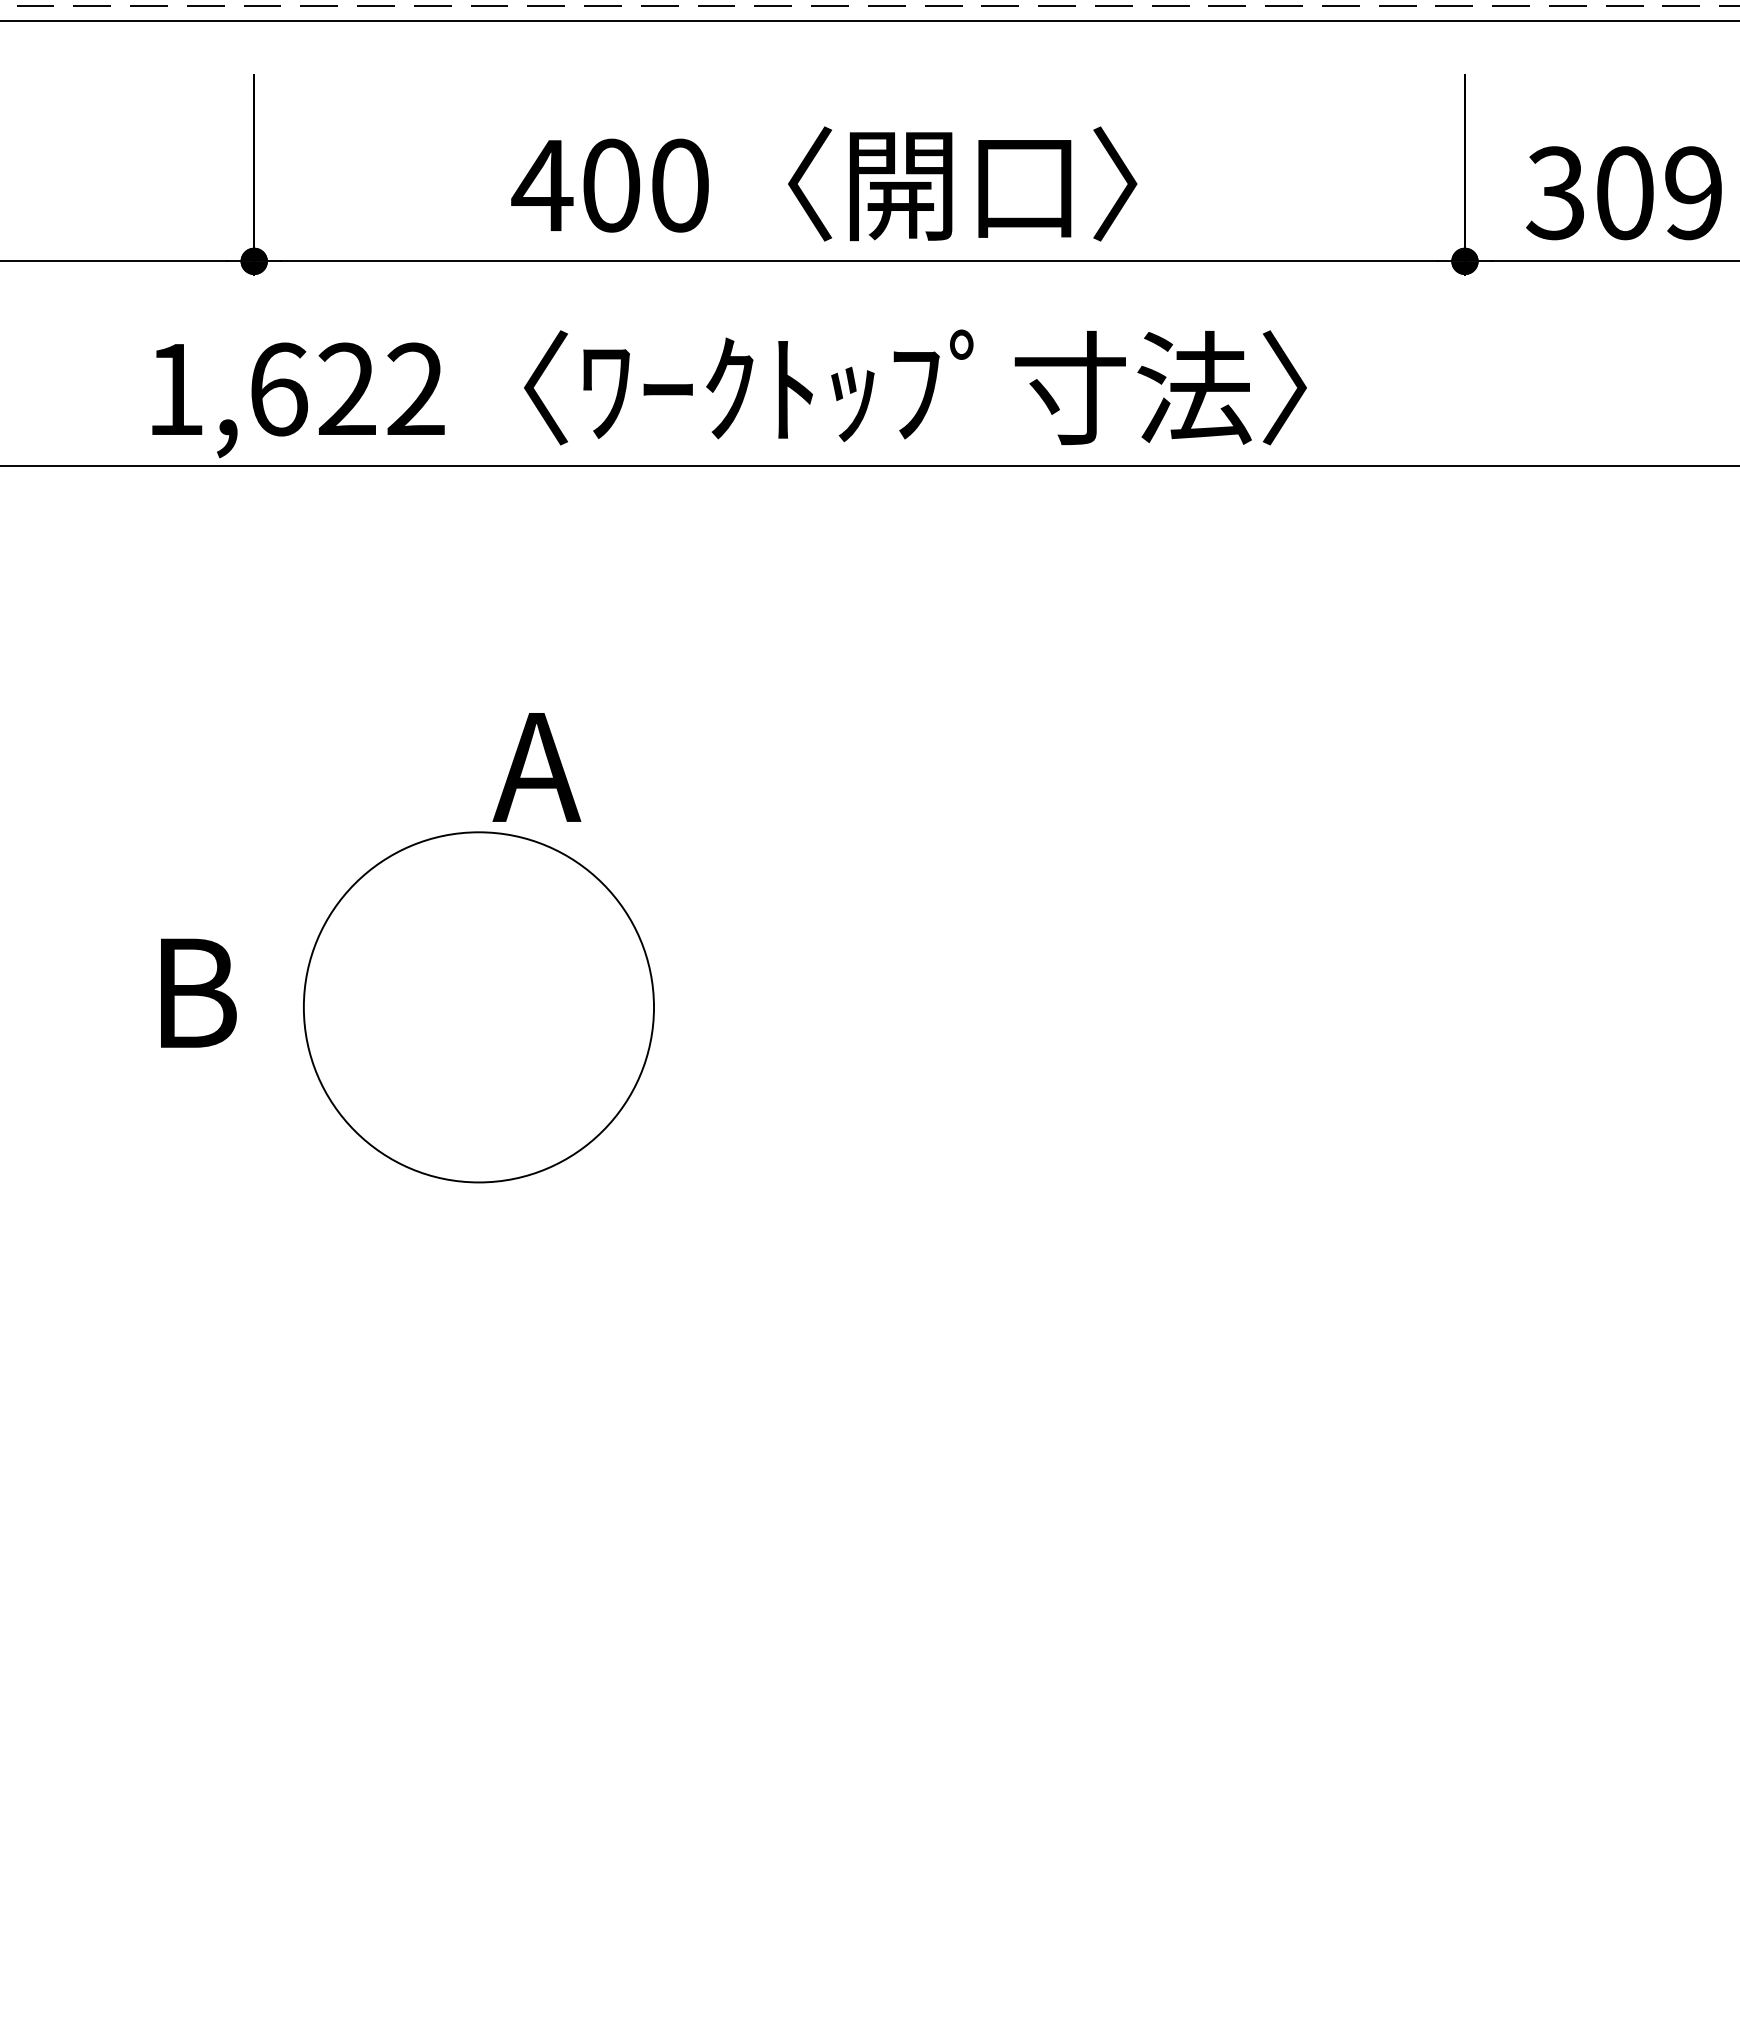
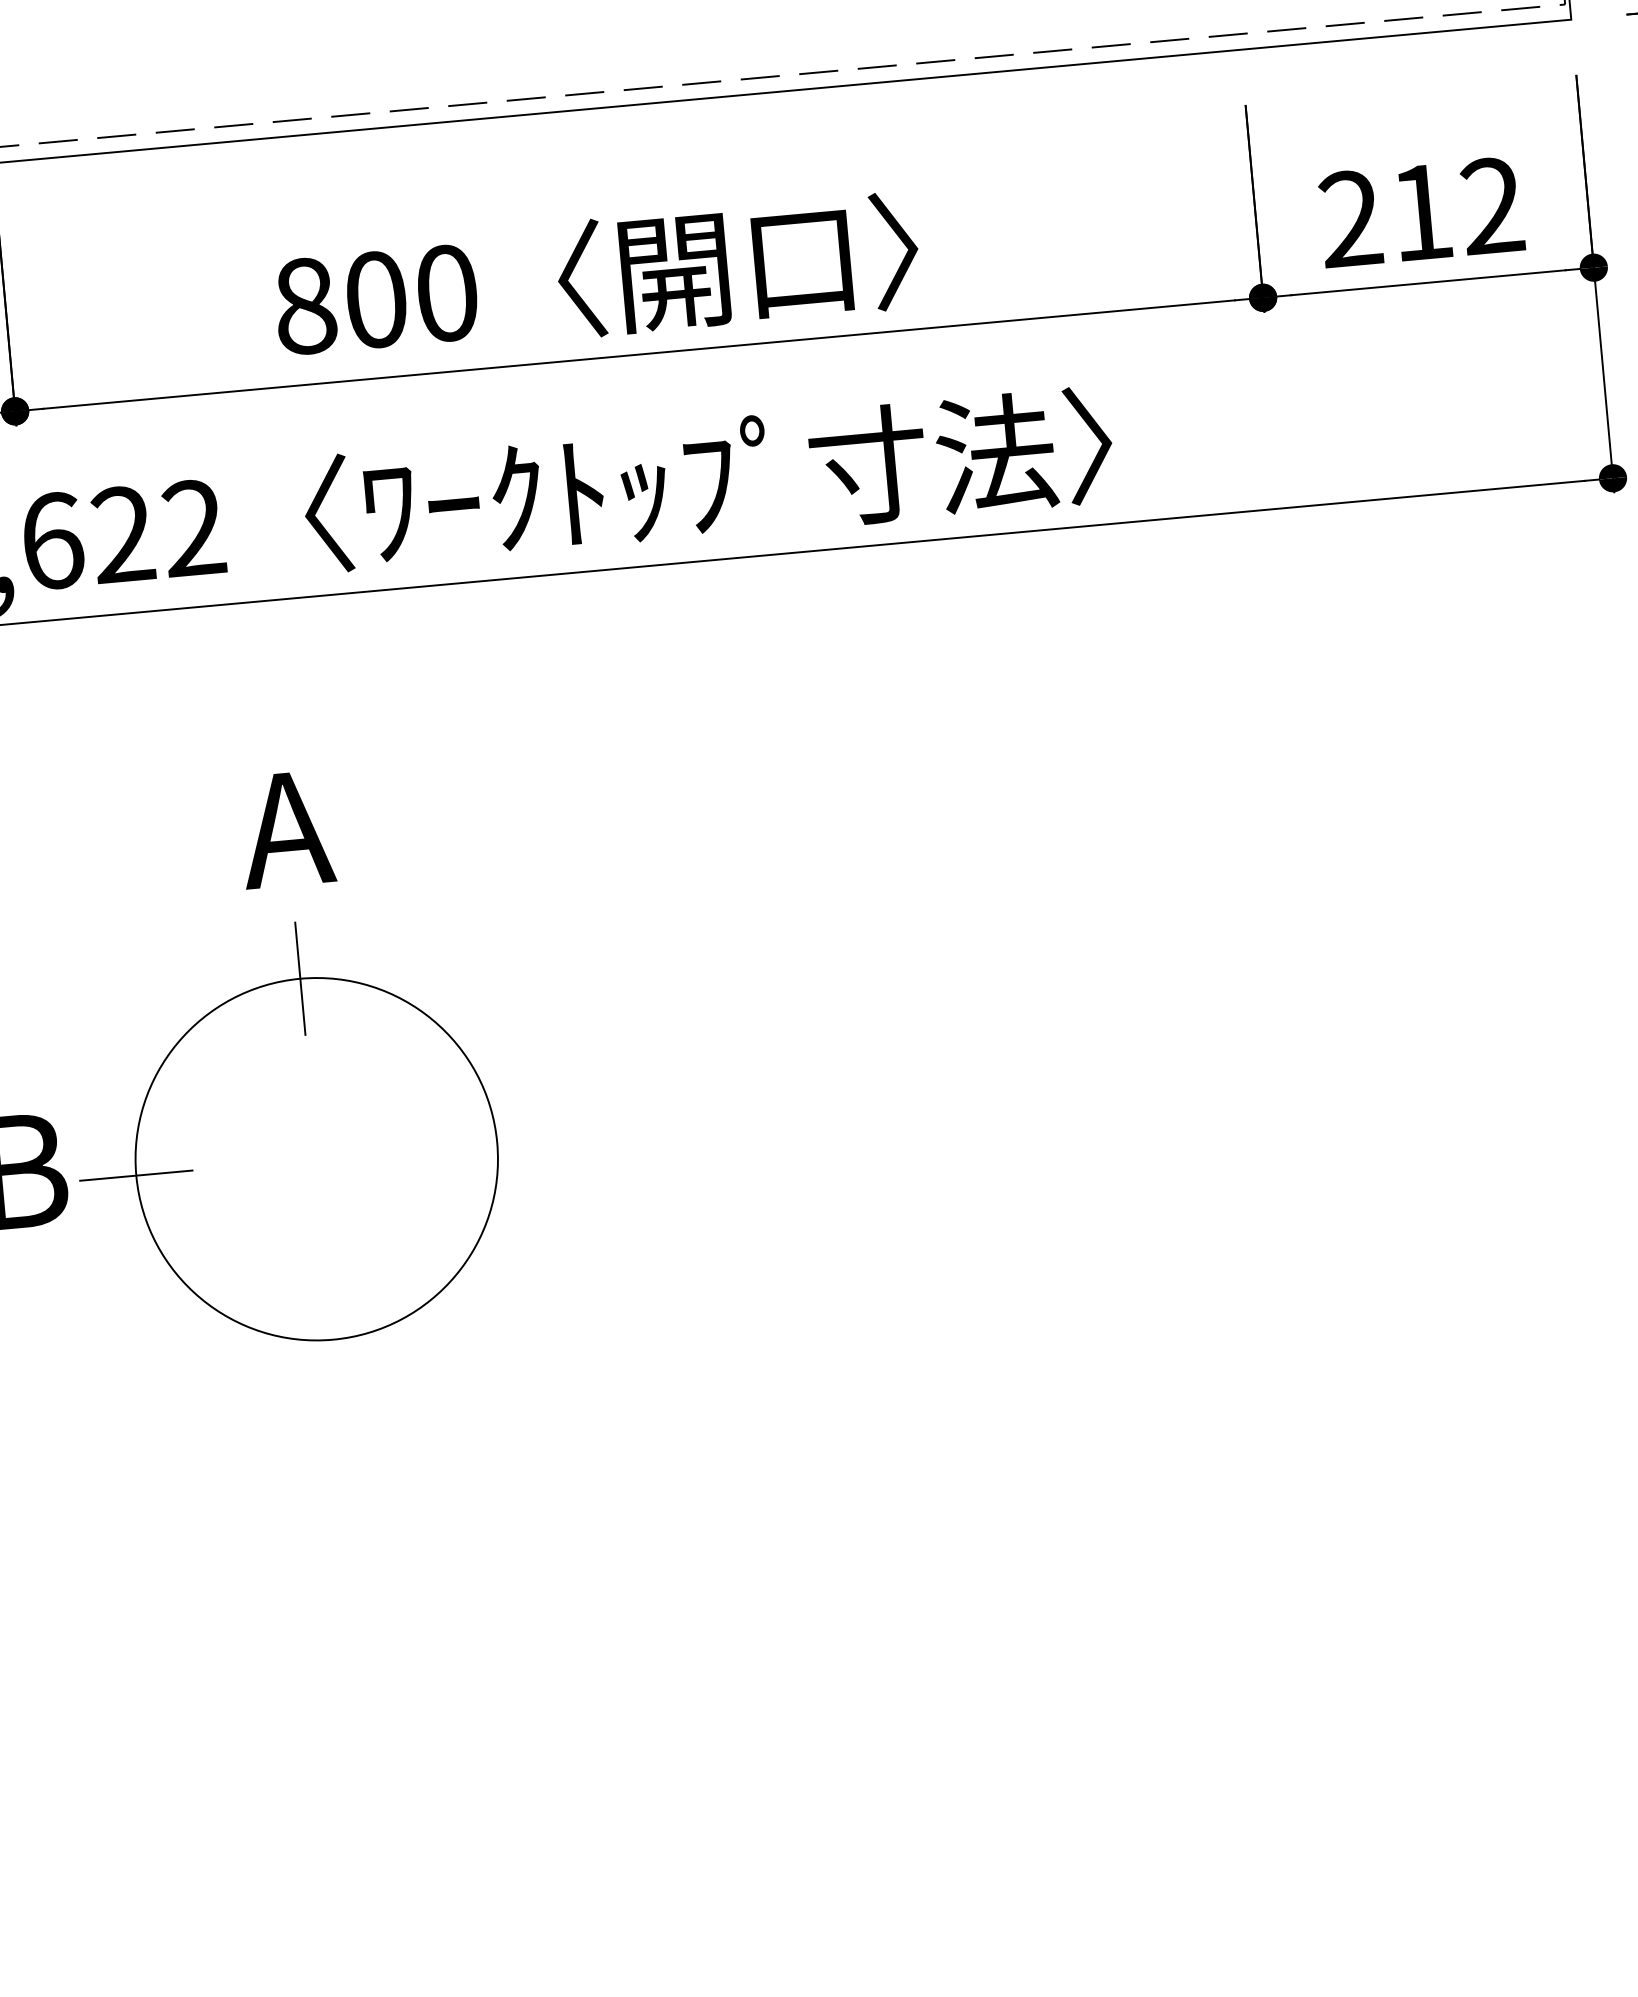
text: (542, 185) -> (305, 306), 400 -> 800
text: (1624, 193) -> (1421, 212), 309 -> 212
text: (536, 767) -> (286, 829), moved
line: (478, 831) -> (299, 977), added
line: (303, 1007) -> (135, 1175), added

